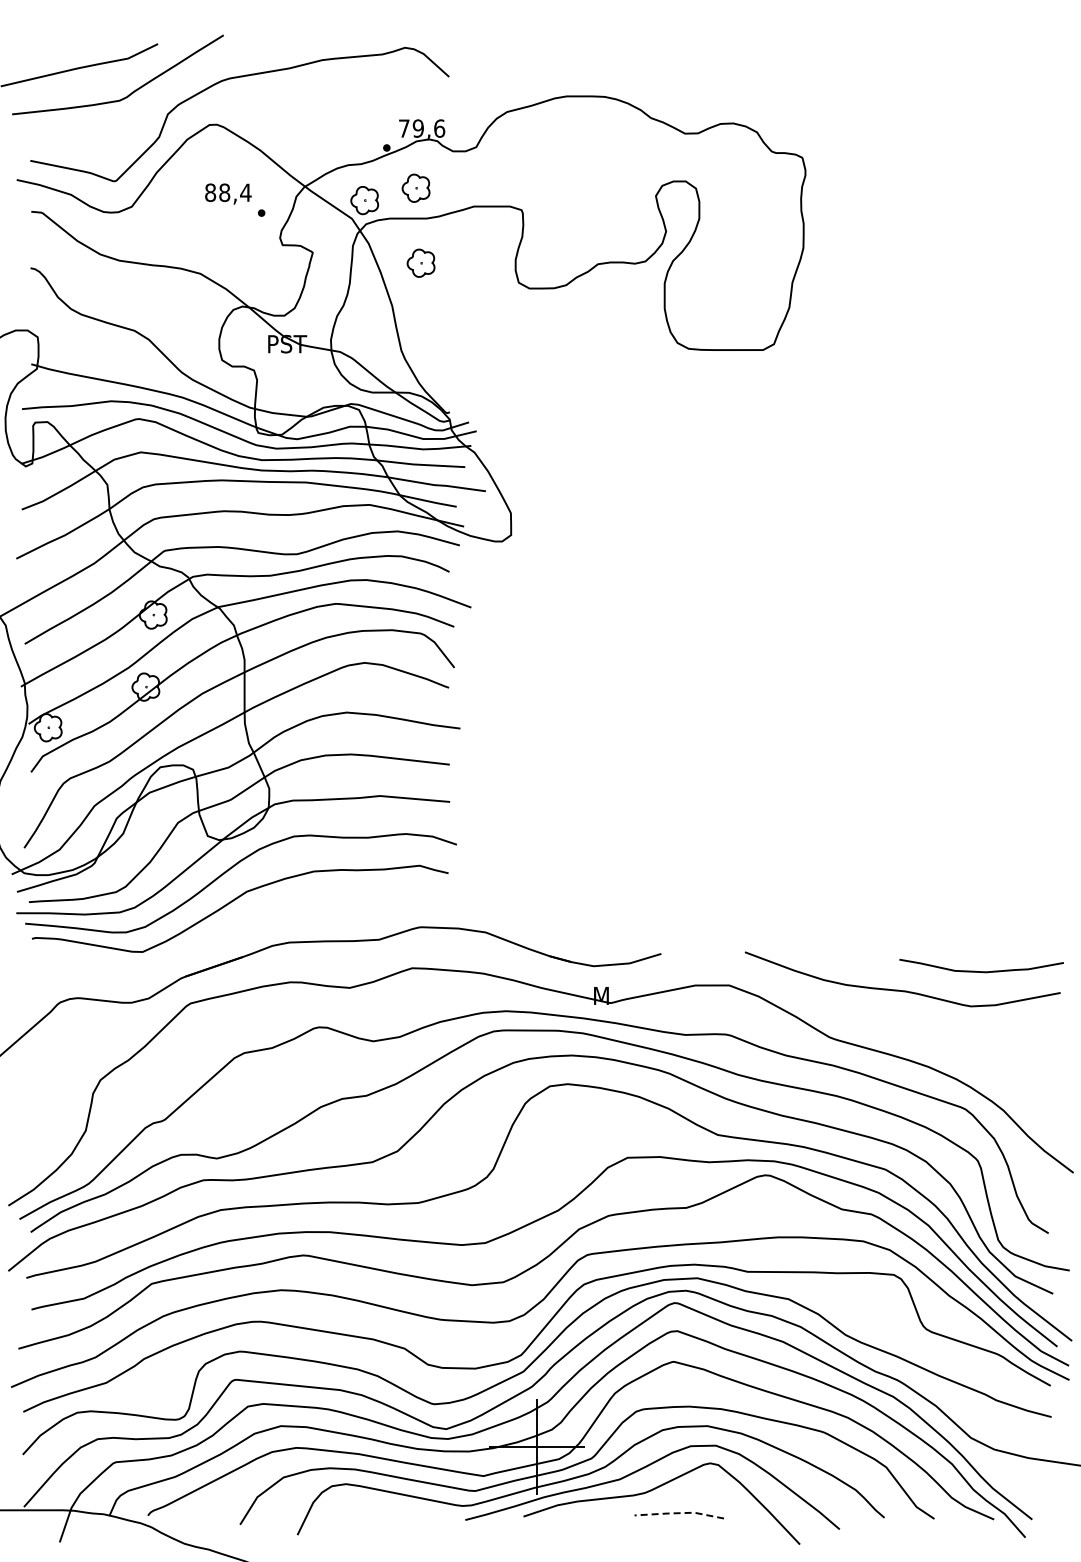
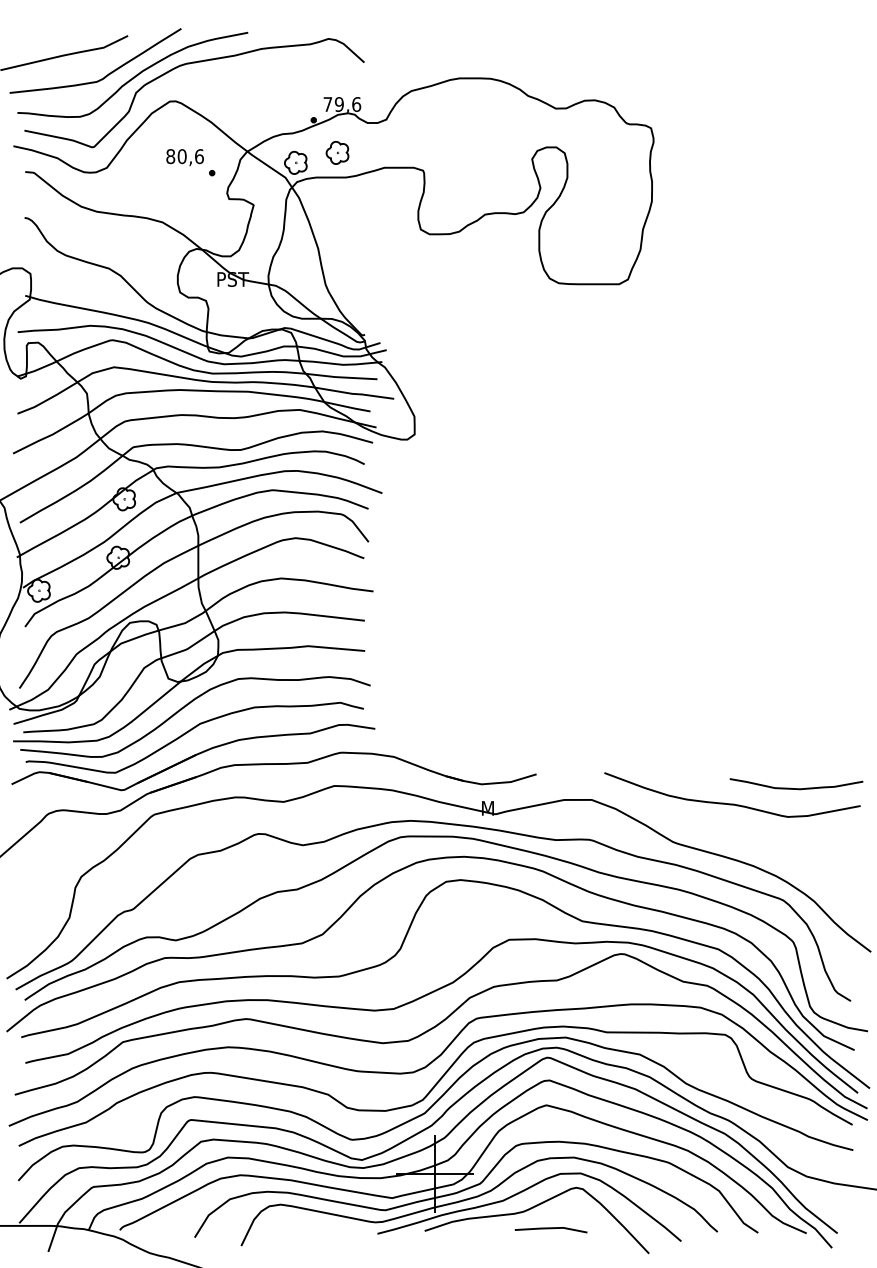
curve: (164, 94) -> (133, 76), added
text: (235, 192) -> (190, 156), 88,4 -> 80,6
part: (420, 262) -> (341, 213), removed
part: (238, 933) -> (193, 757), added
line: (679, 1513) -> (551, 1228), dashed -> solid

